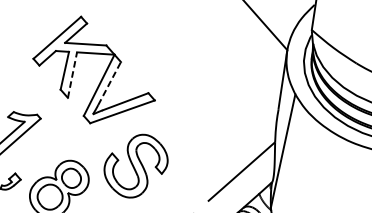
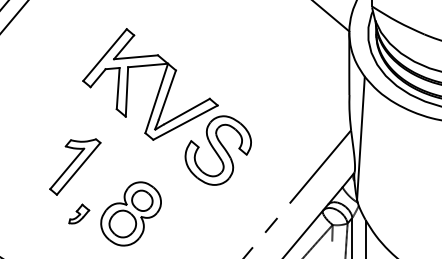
line: (72, 74) -> (126, 91), dashed -> solid
line: (109, 83) -> (167, 94), dashed -> solid
part: (135, 165) -> (217, 150), moved

